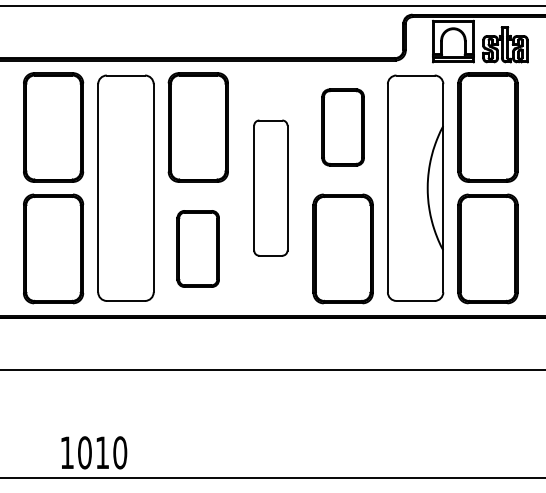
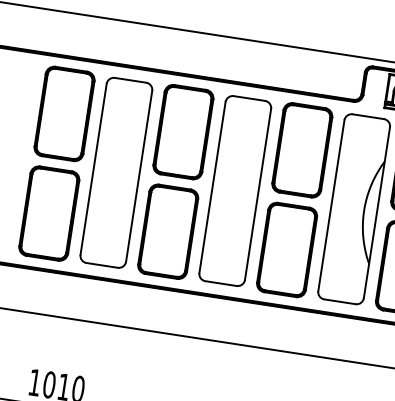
part: (342, 127) -> (301, 150), size x1.43
part: (270, 187) -> (235, 190), size x1.67
part: (197, 248) -> (167, 231), size x1.43

